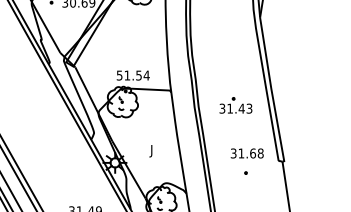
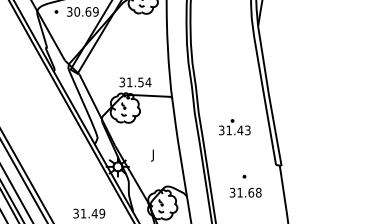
text: (118, 74) -> (121, 81), 51.54 -> 31.54
part: (235, 105) -> (234, 127), moved
text: (247, 153) -> (245, 192), moved

